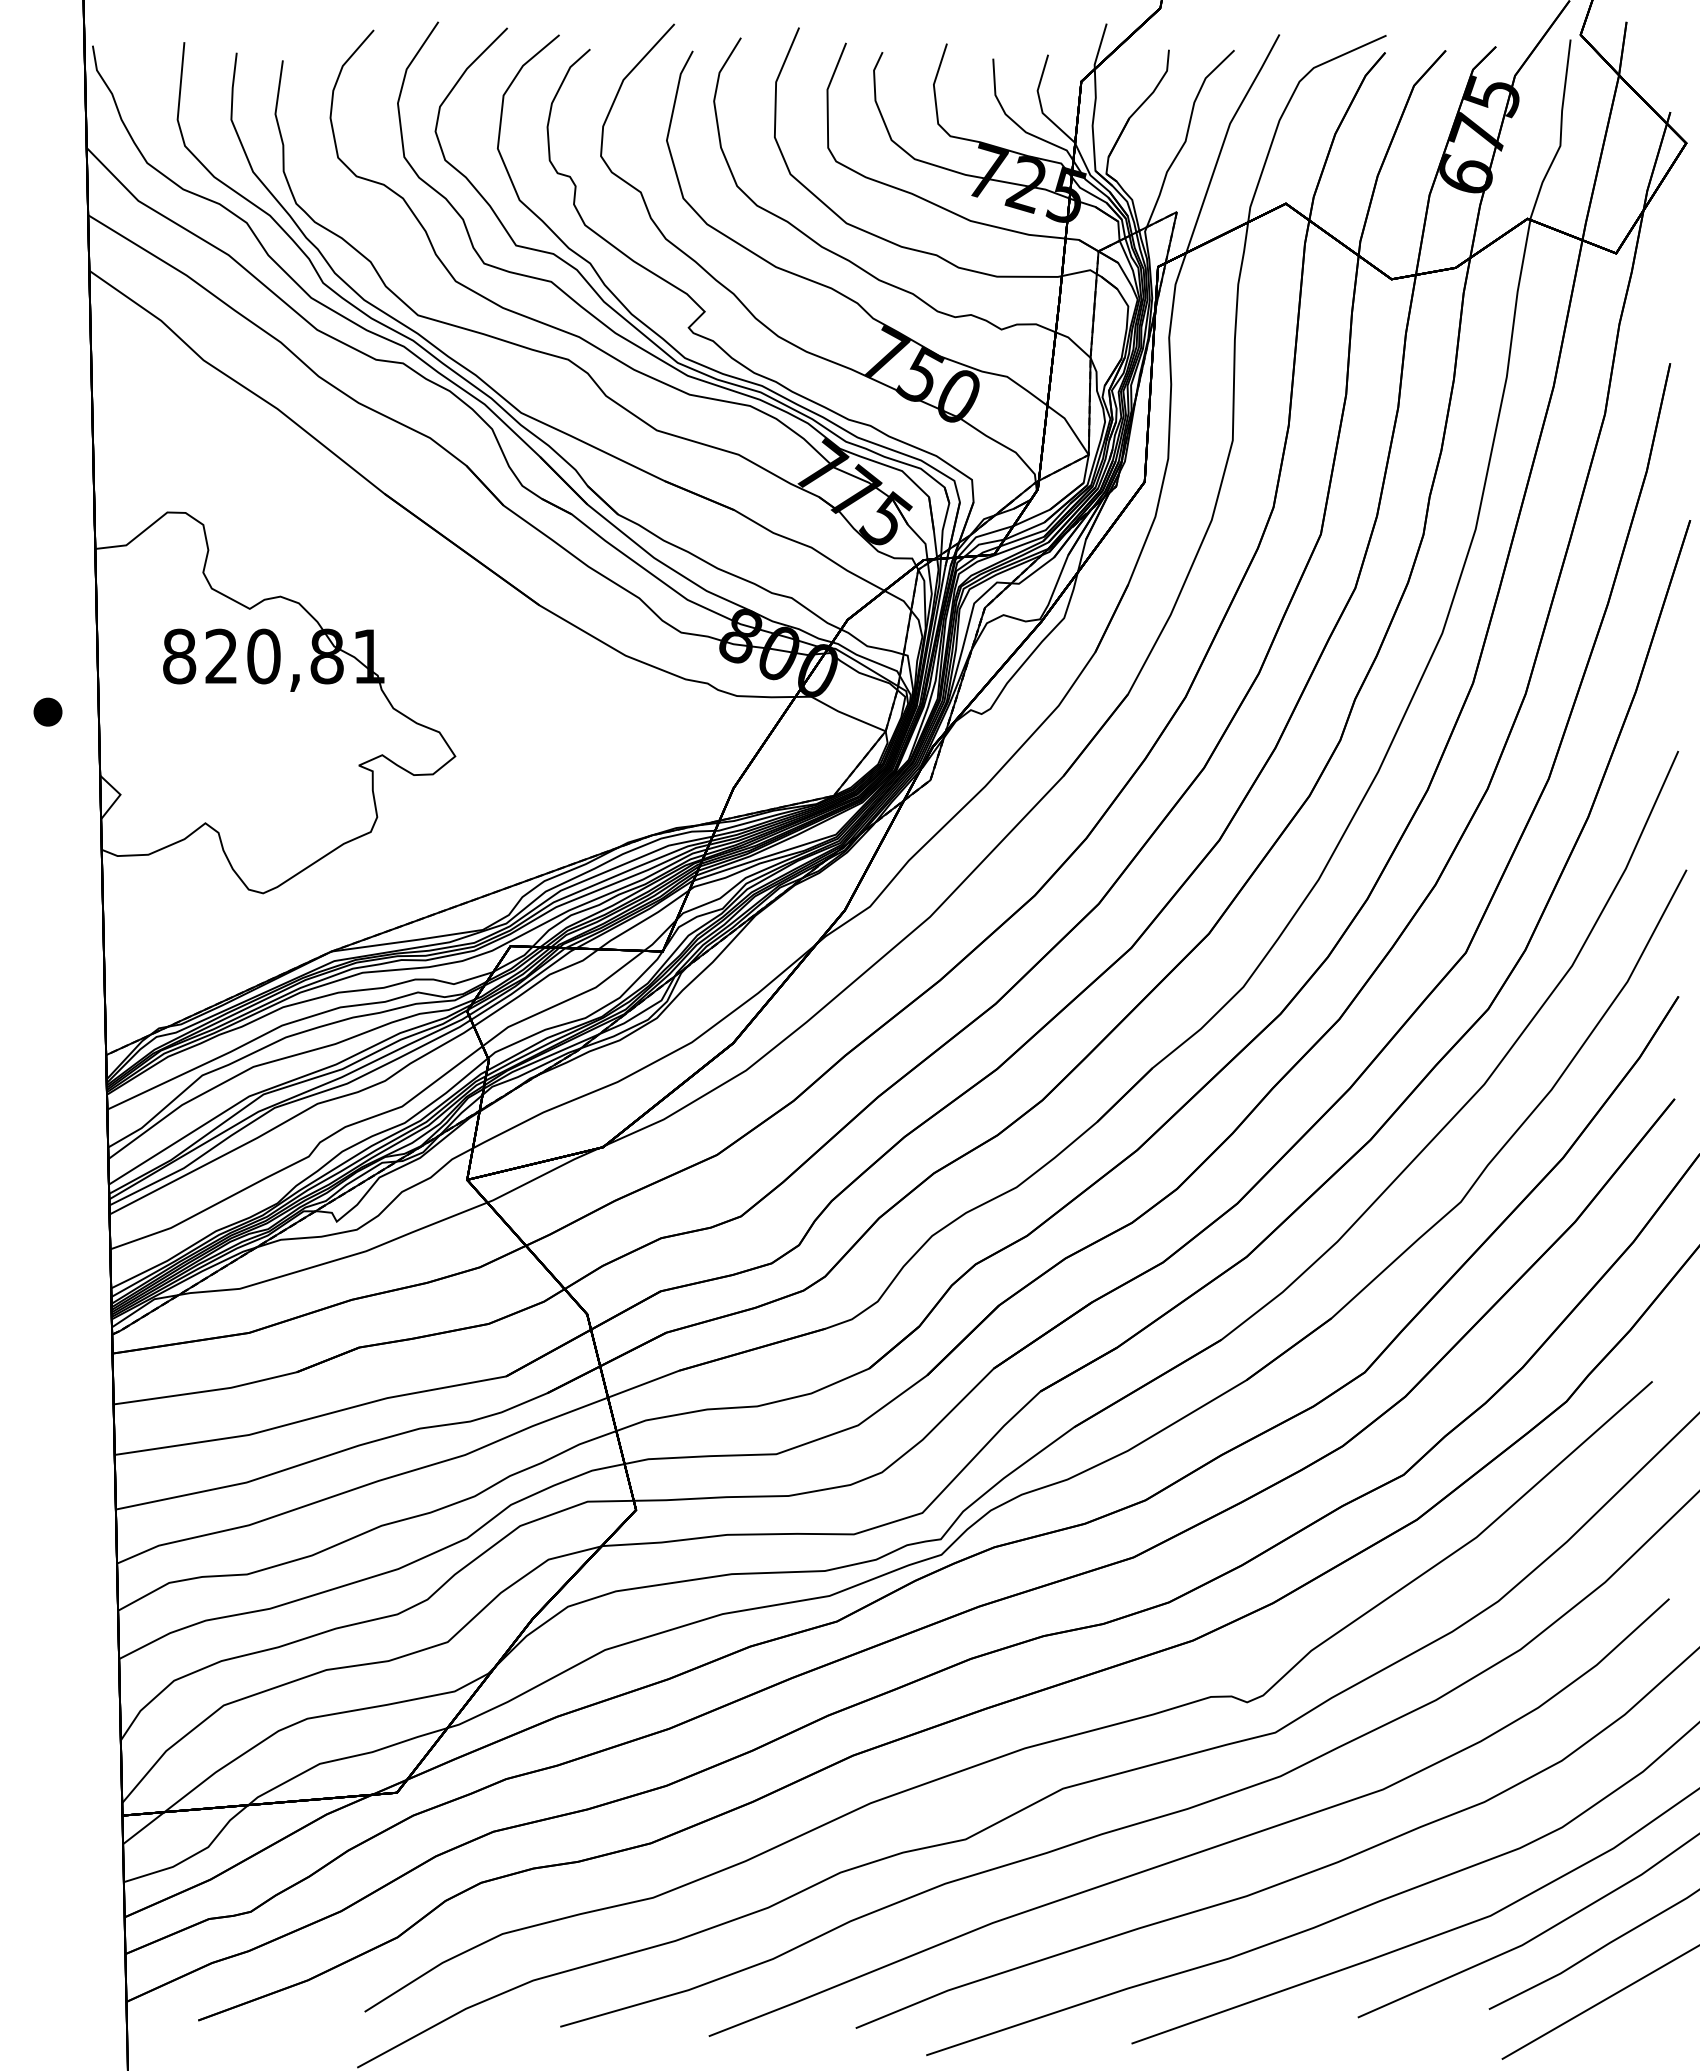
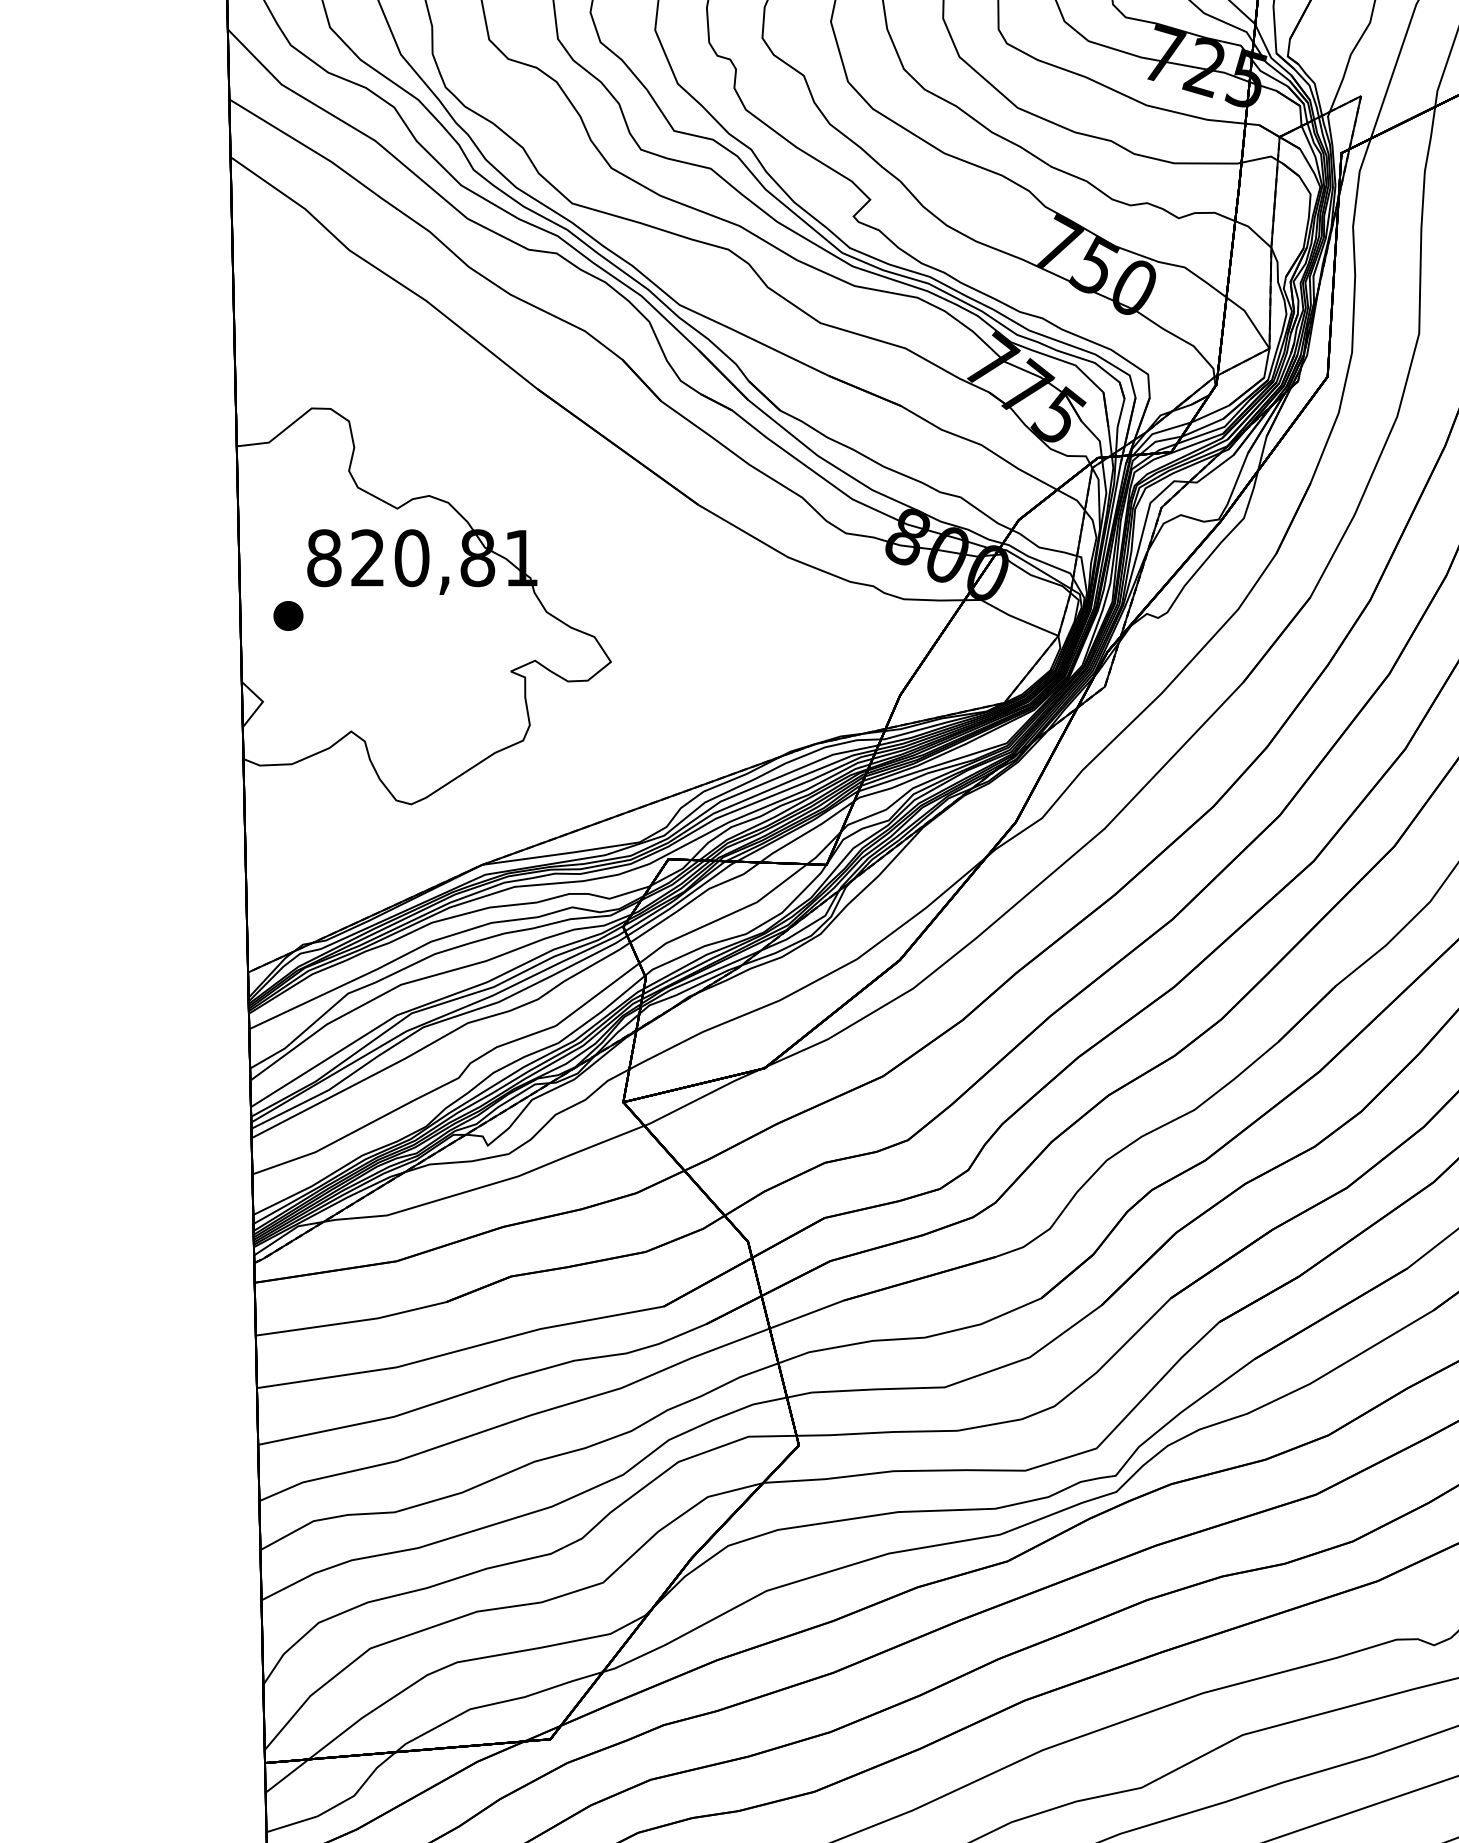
part: (47, 711) -> (287, 615), moved

